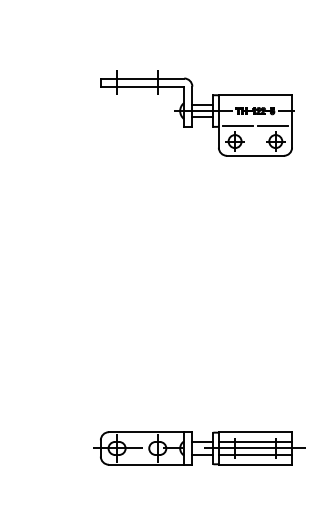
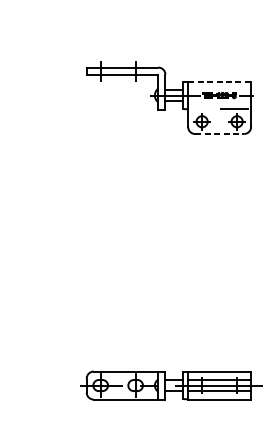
line: (255, 94) -> (219, 81), solid -> dashed
line: (237, 126) -> (204, 108), removed
line: (255, 155) -> (219, 133), solid -> dashed

